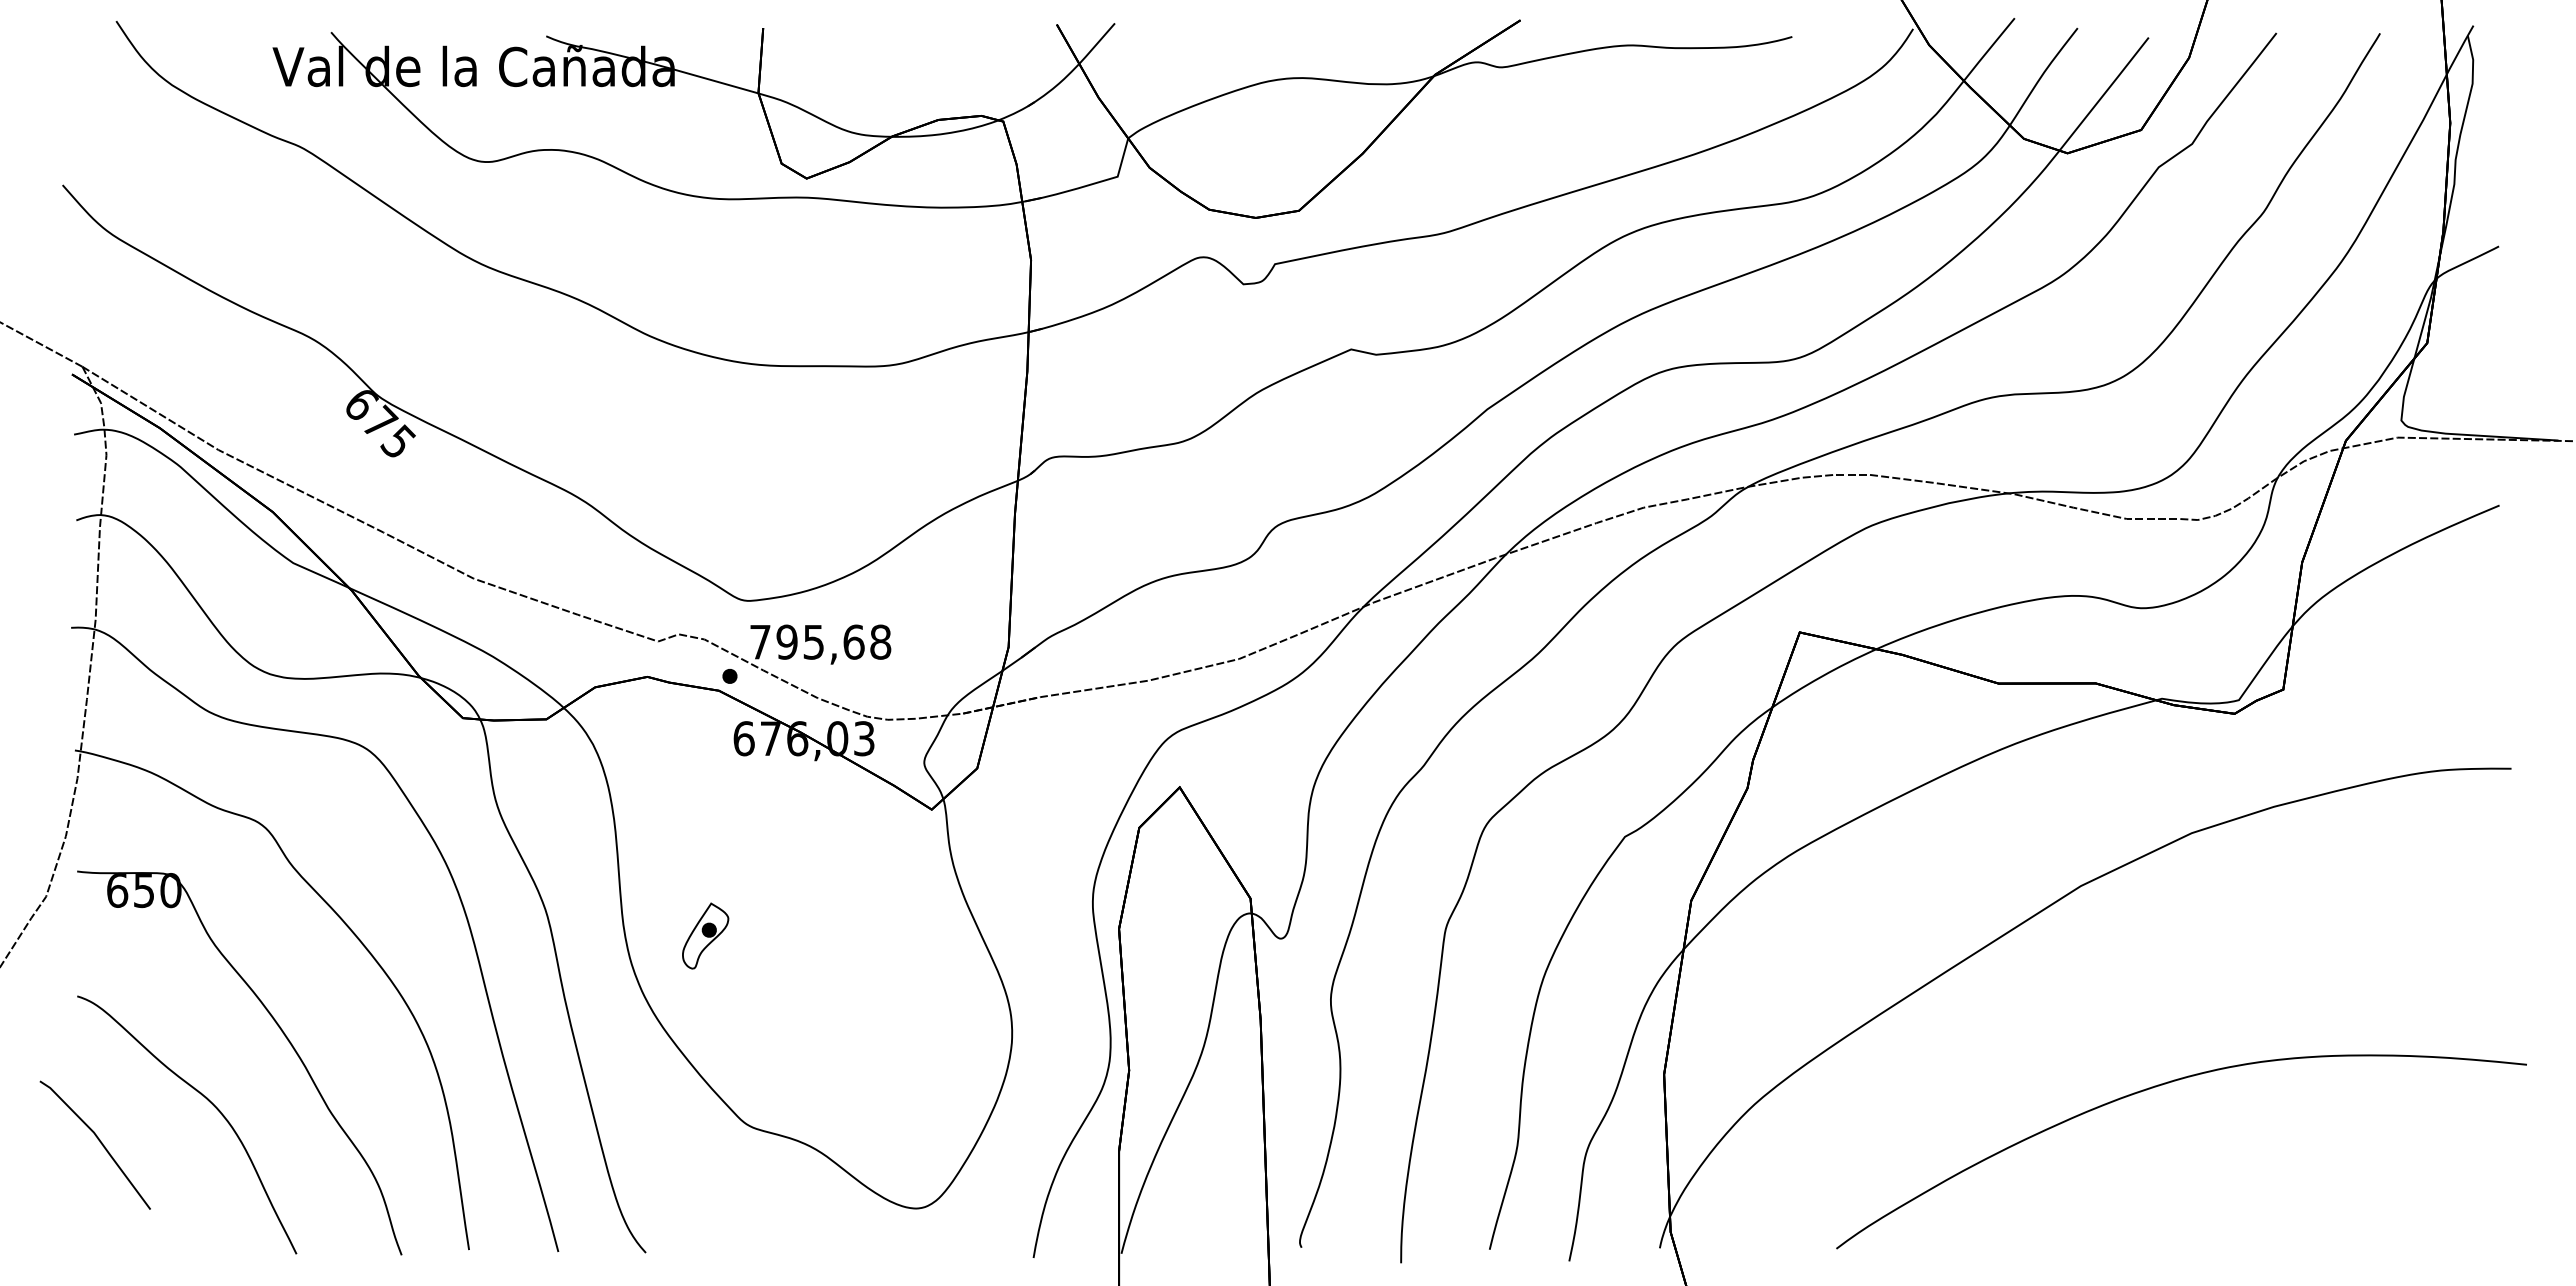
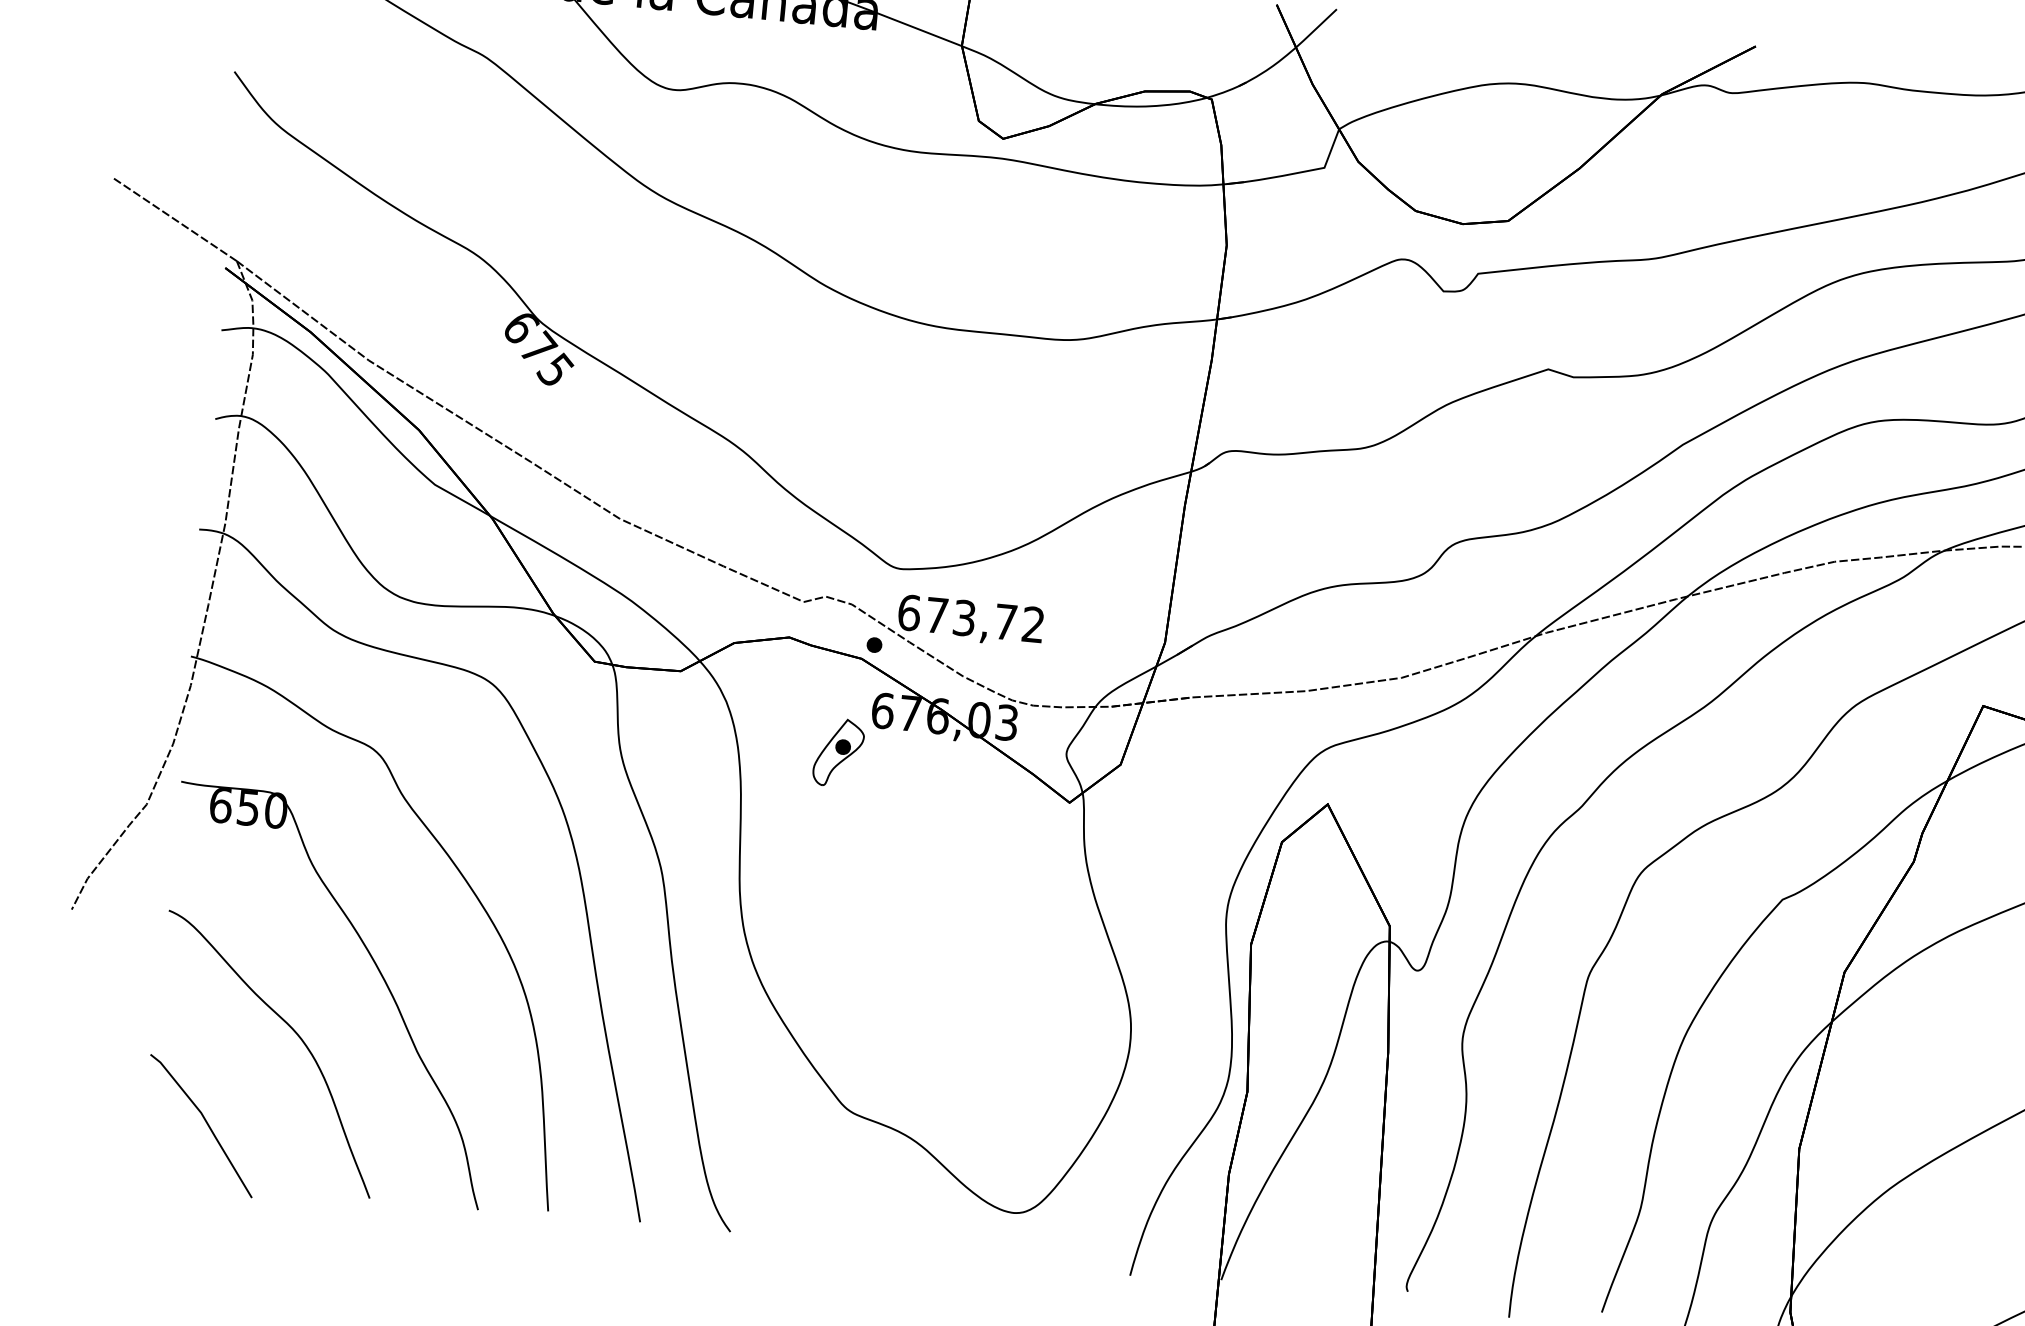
text: (820, 641) -> (971, 618), 795,68 -> 673,72
part: (705, 935) -> (838, 752), moved
line: (98, 1140) -> (205, 1121), moved

